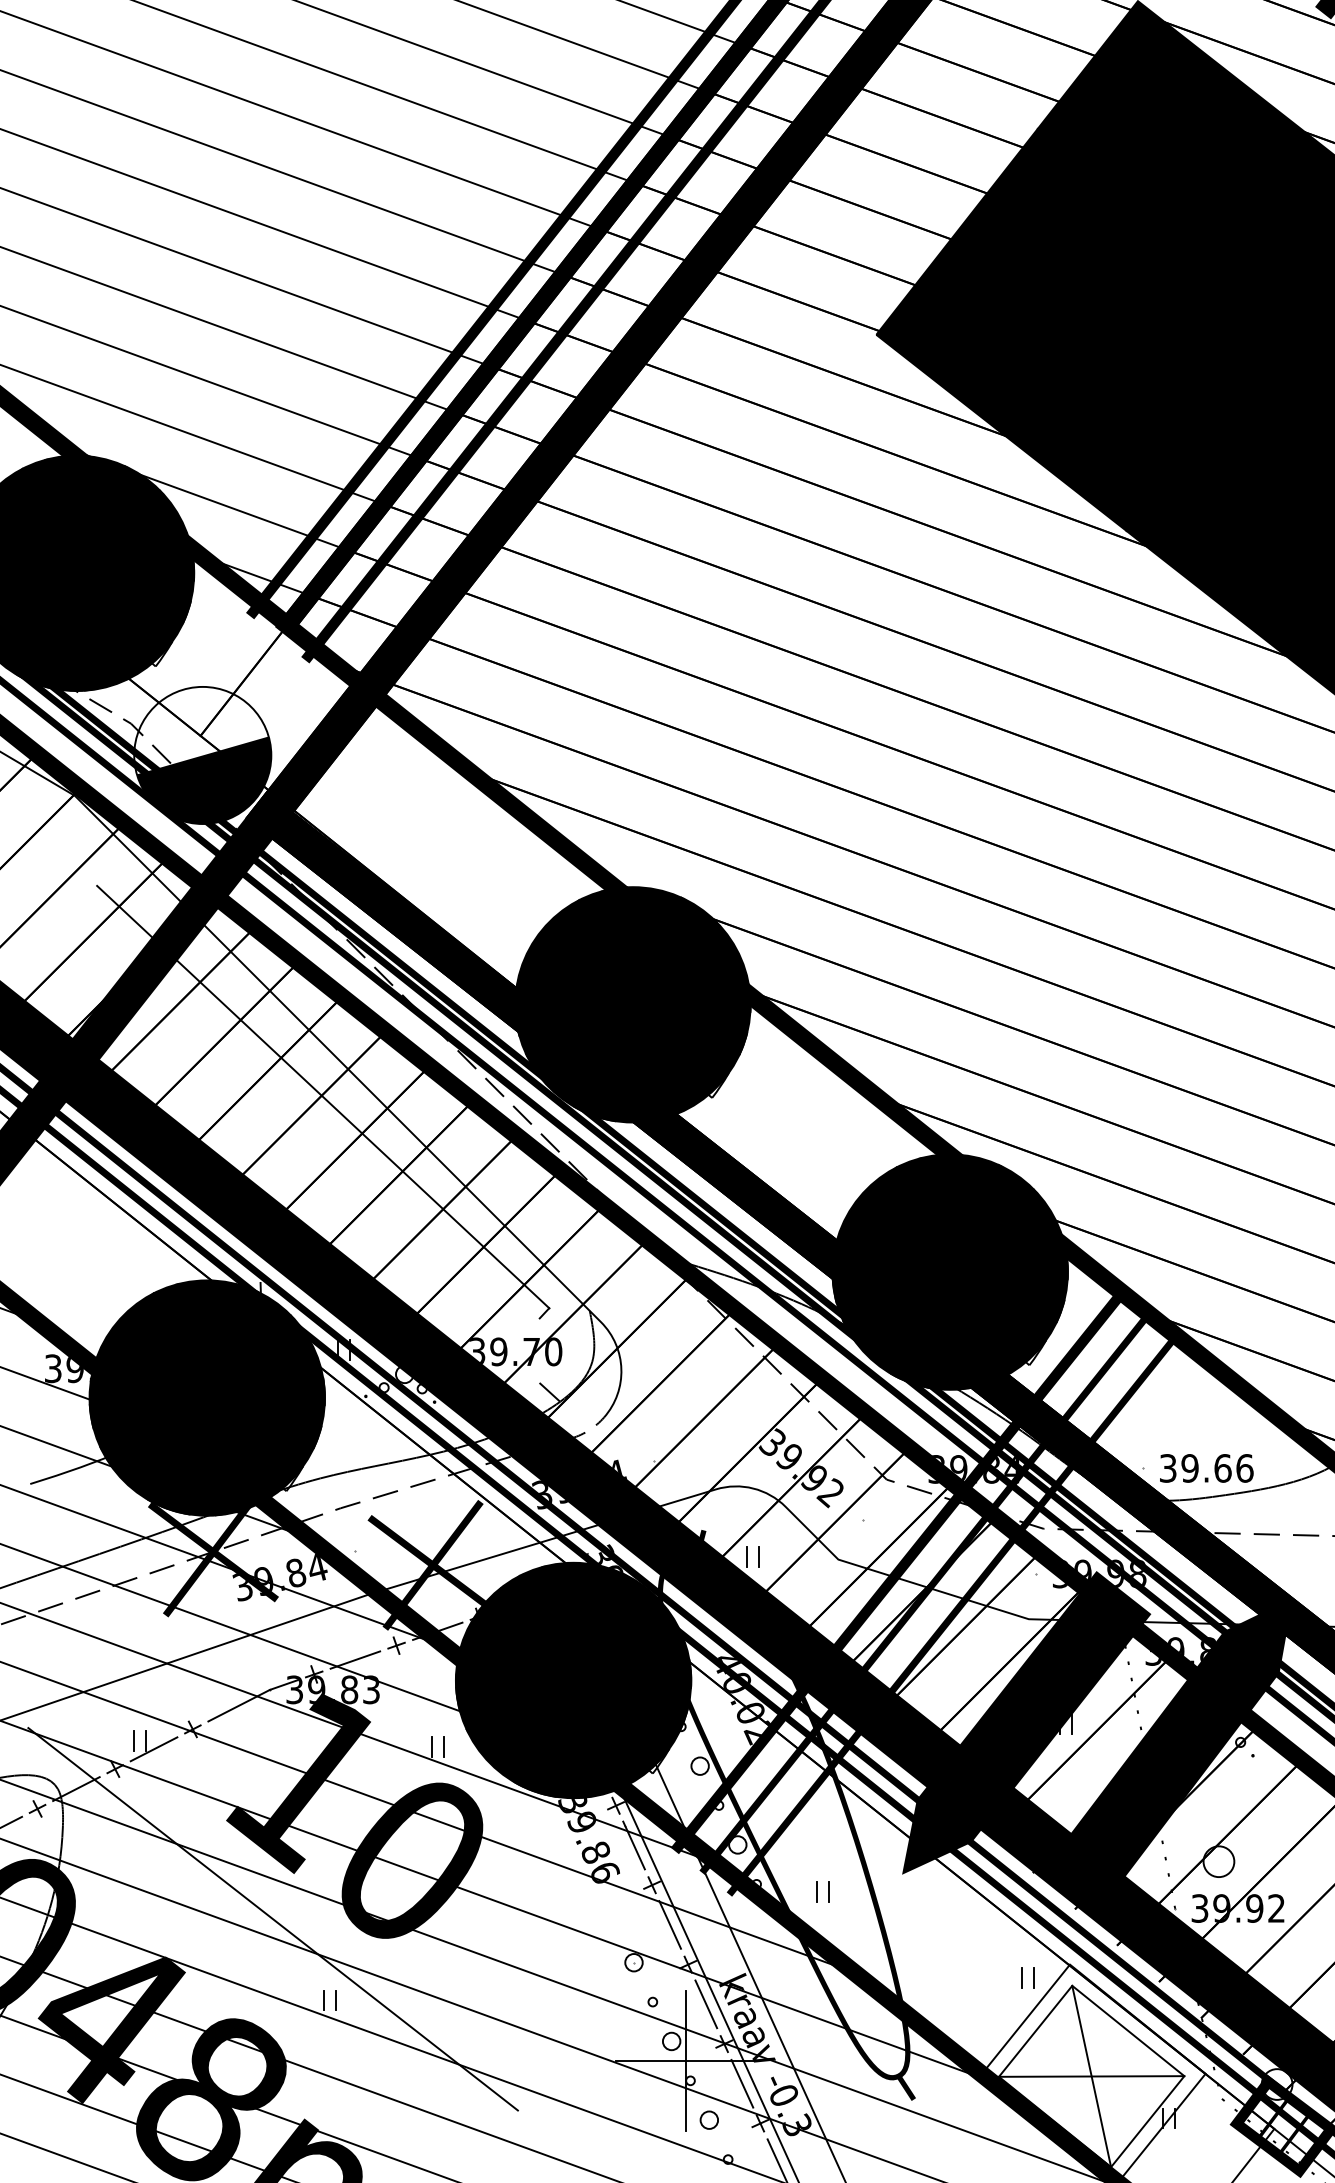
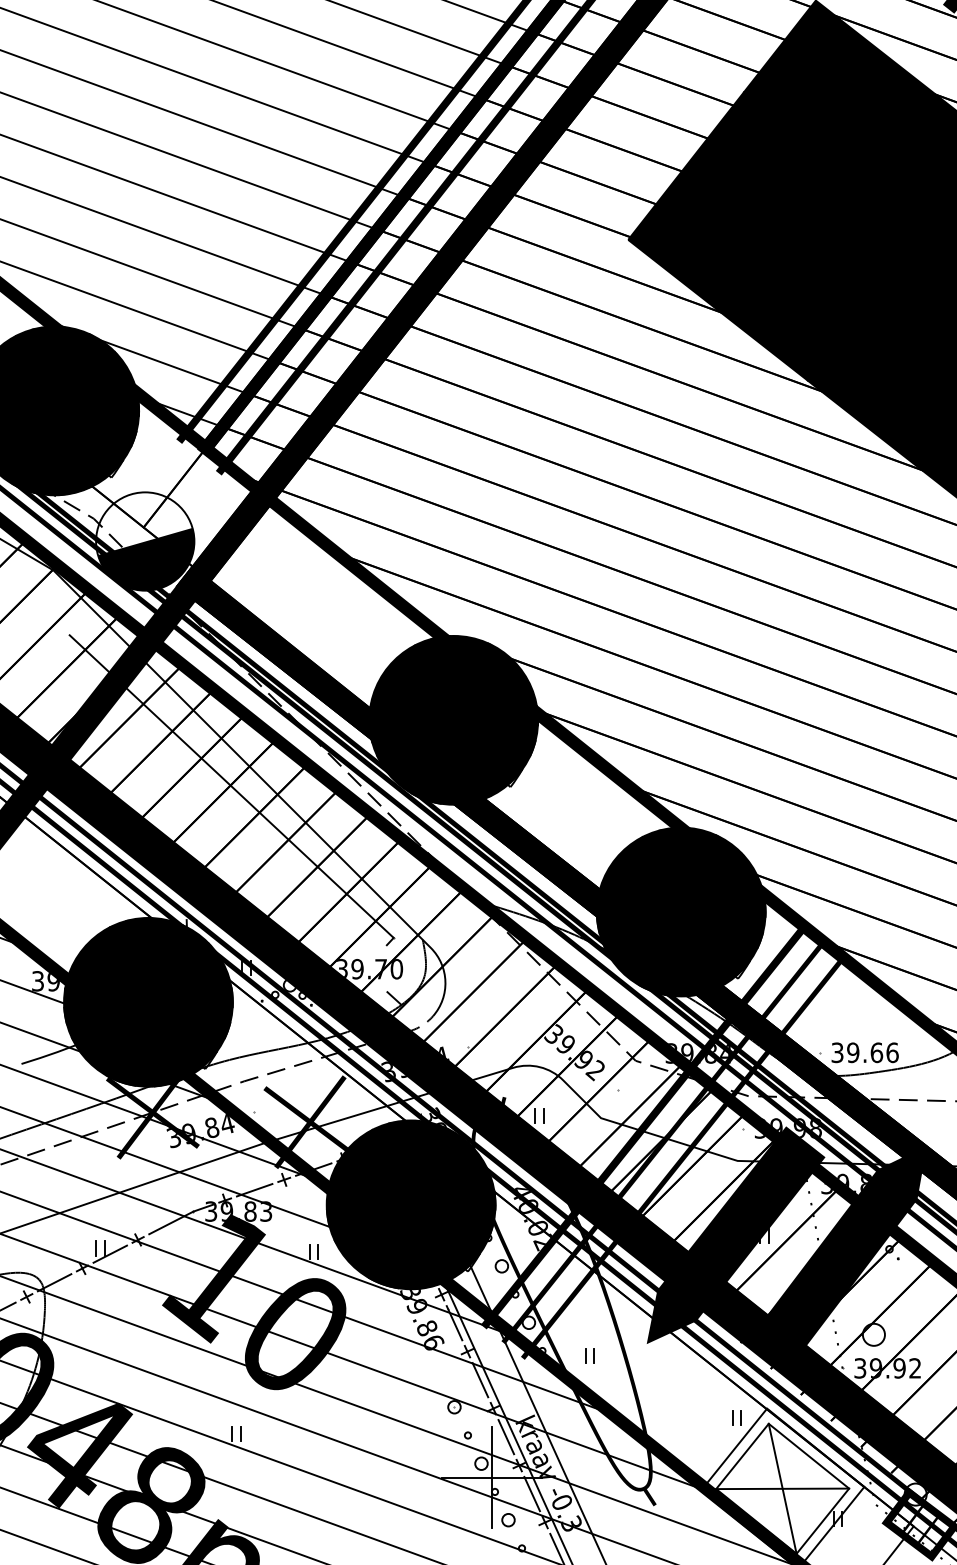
line: (272, 1919) -> (195, 1376), removed

